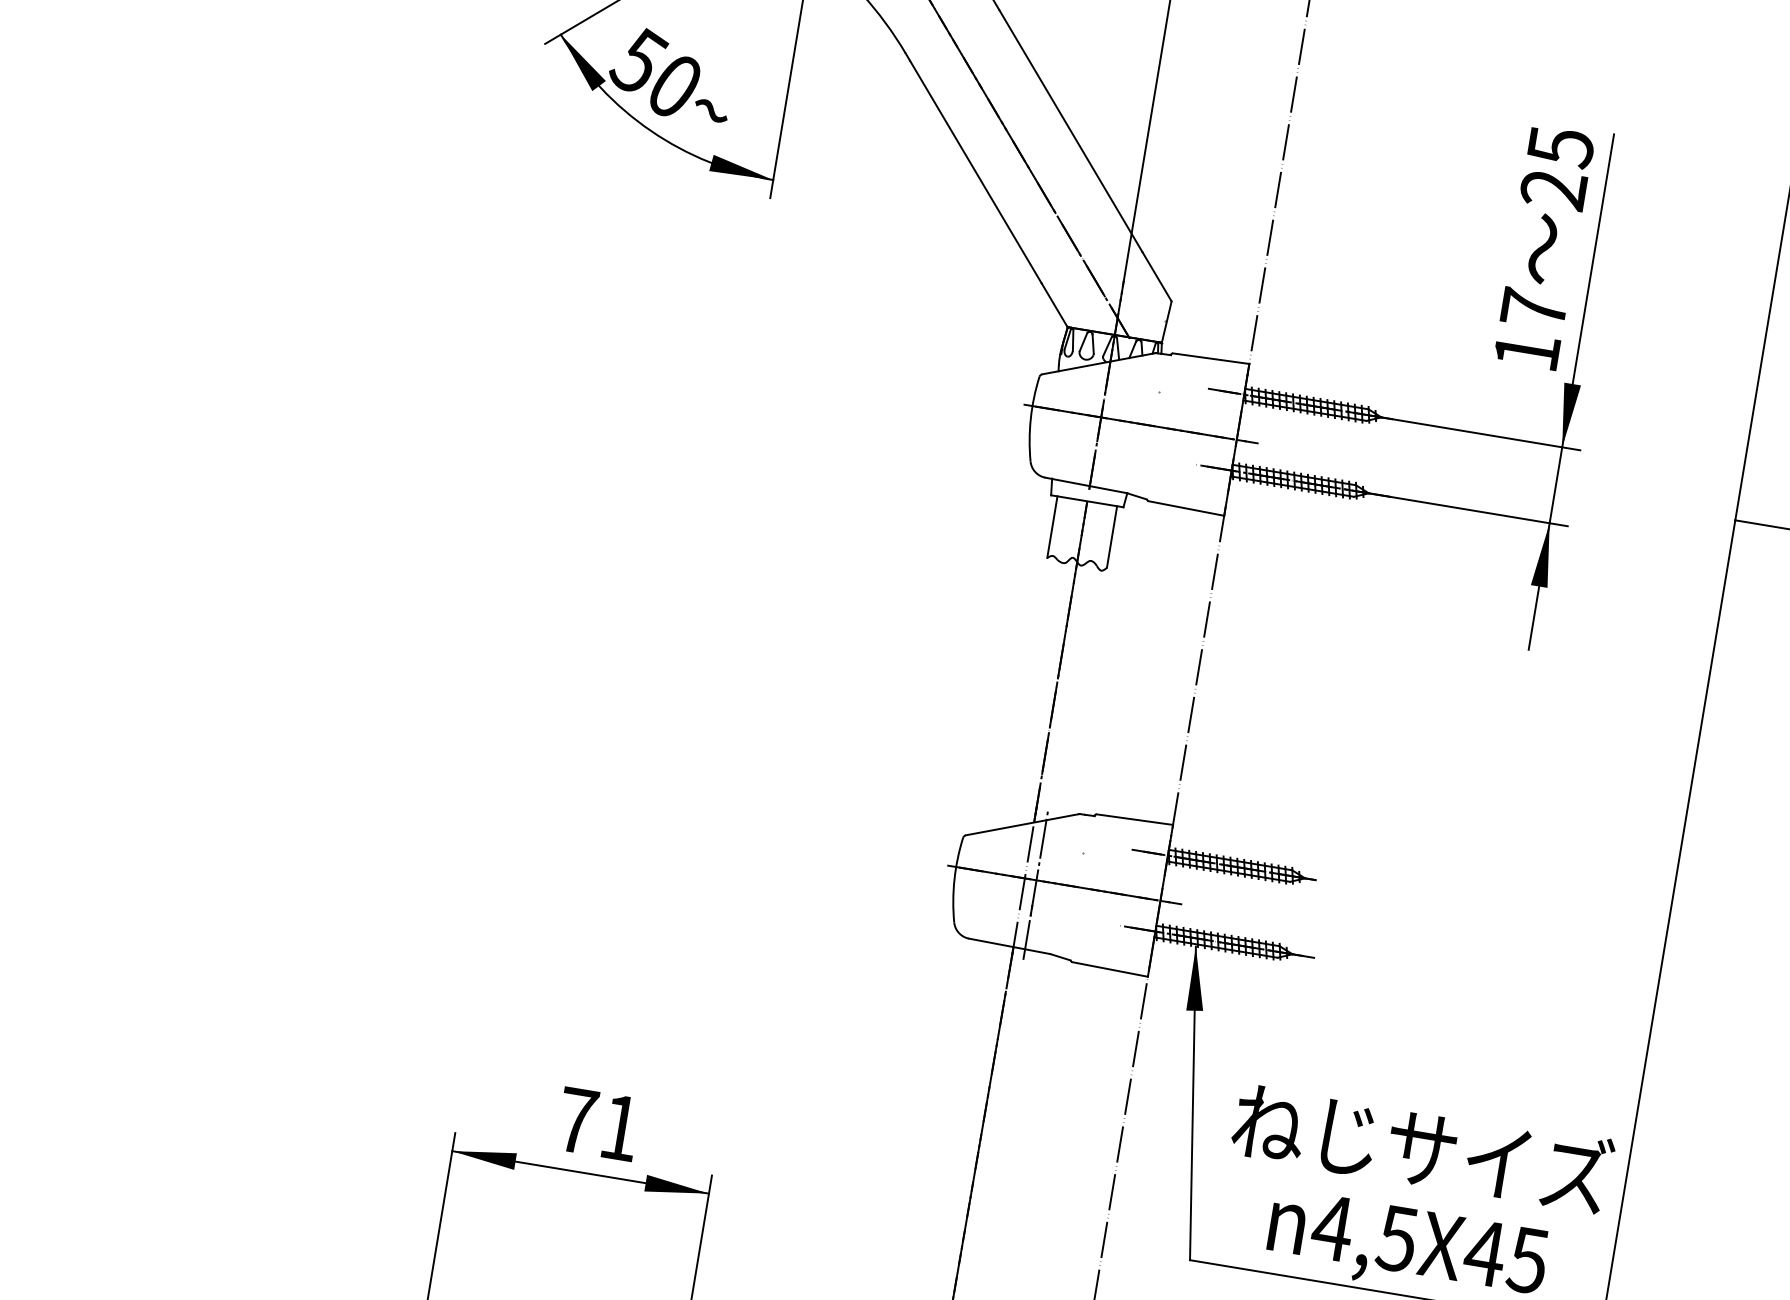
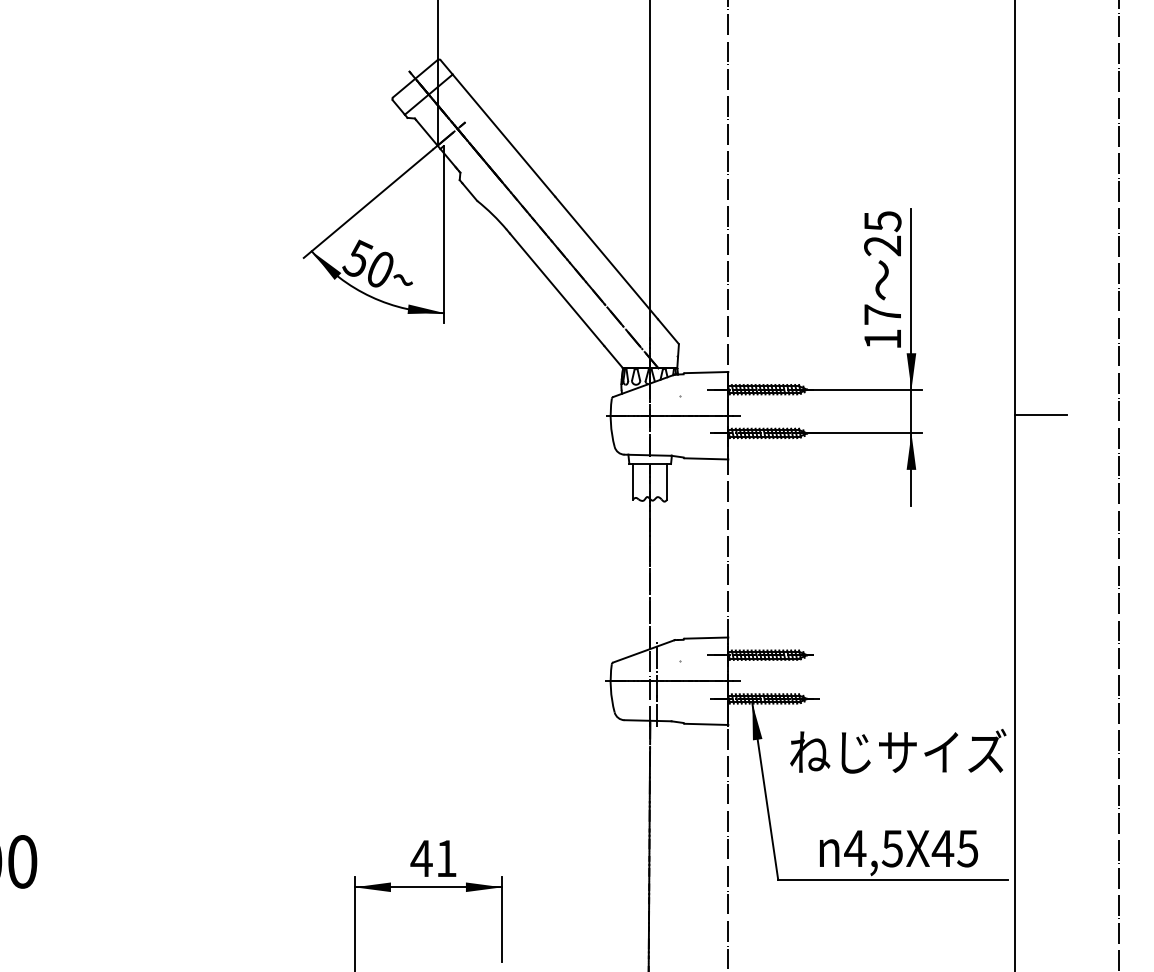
text: (576, 1120) -> (421, 858), 71 -> 41
text: (1423, 1148) -> (898, 751), moved

